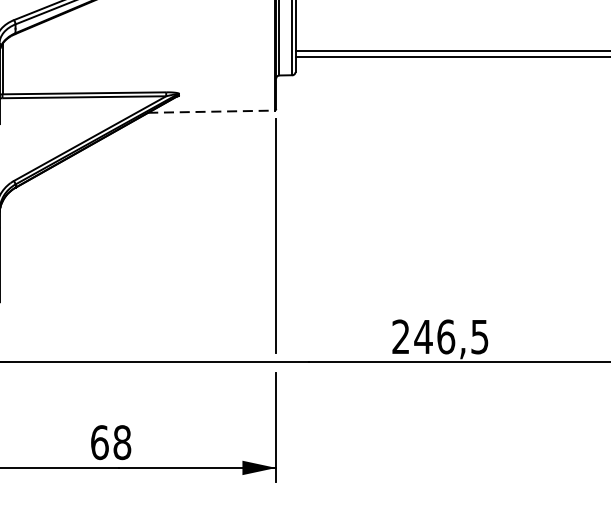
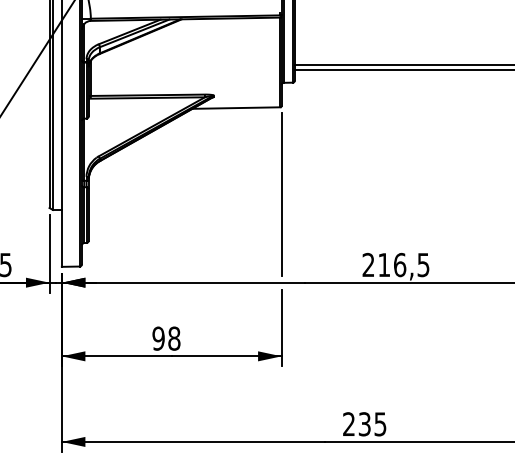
line: (211, 112) -> (236, 108), dashed -> solid
text: (422, 336) -> (383, 264), 246,5 -> 216,5
text: (99, 442) -> (158, 338), 68 -> 98

